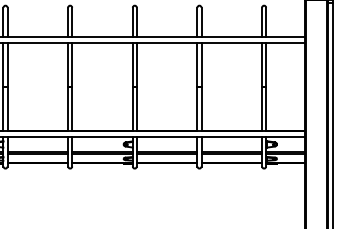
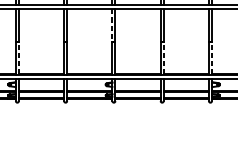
line: (132, 65) -> (112, 25), solid -> dashed
line: (7, 109) -> (18, 58), solid -> dashed
line: (201, 109) -> (163, 58), solid -> dashed
line: (266, 109) -> (212, 58), solid -> dashed

